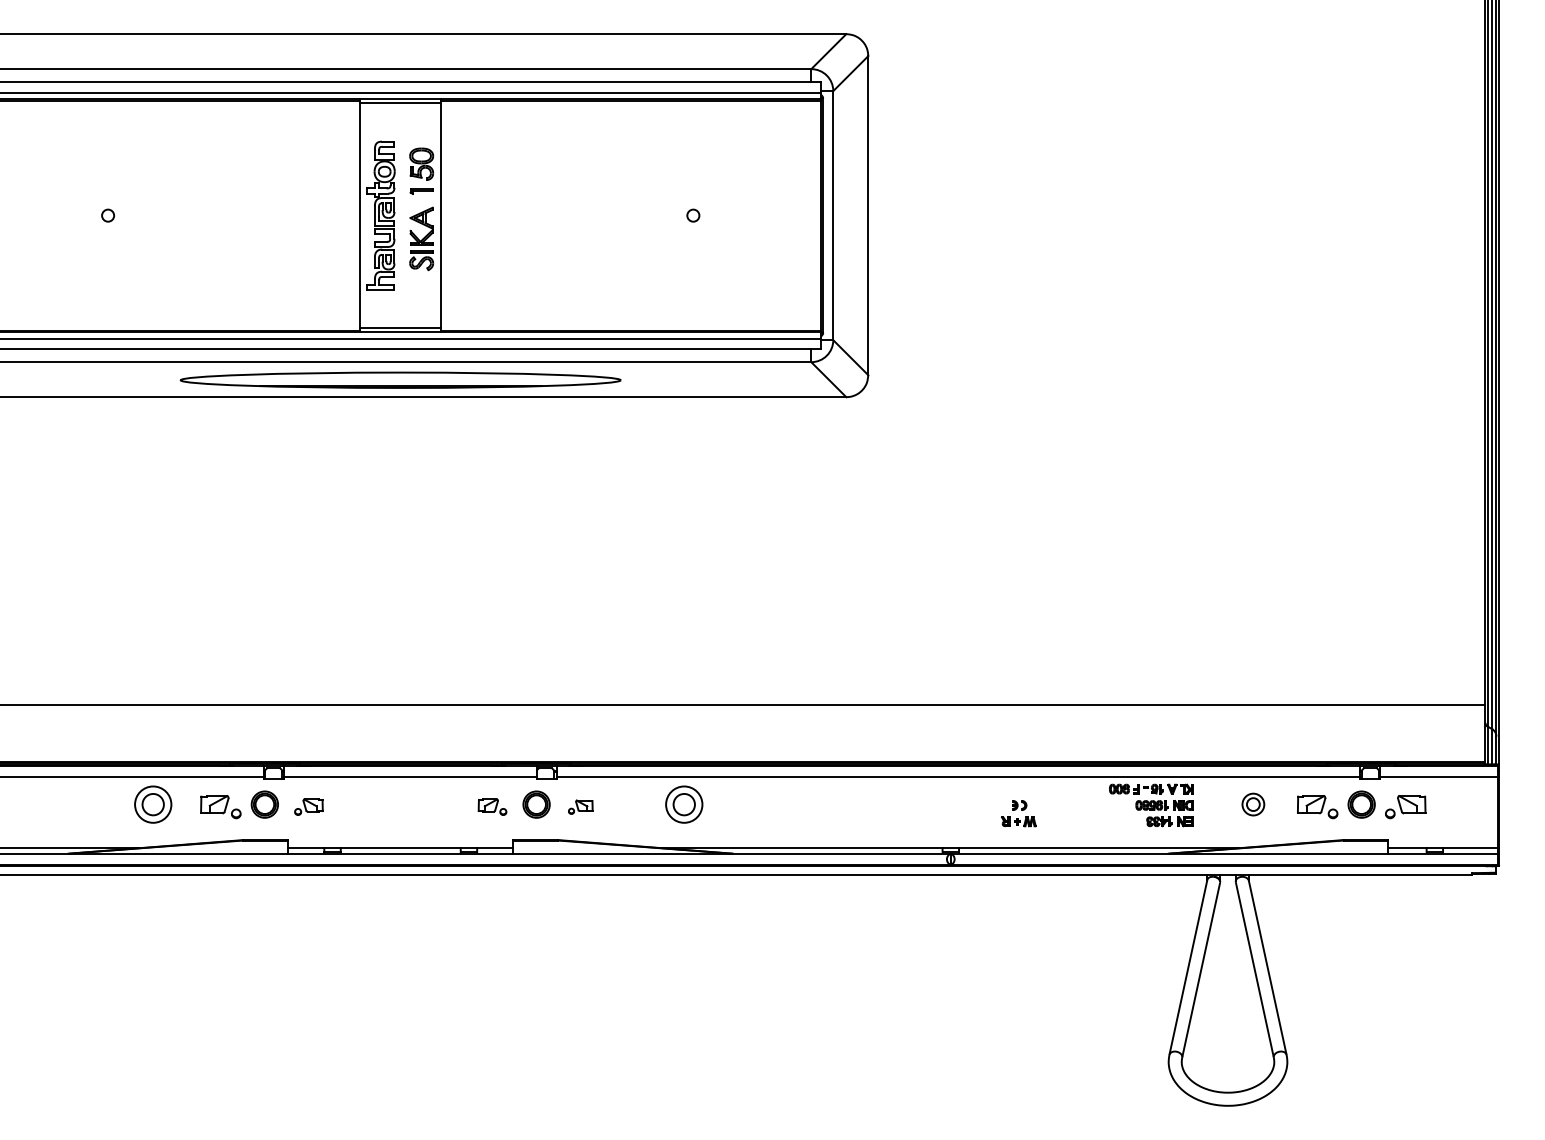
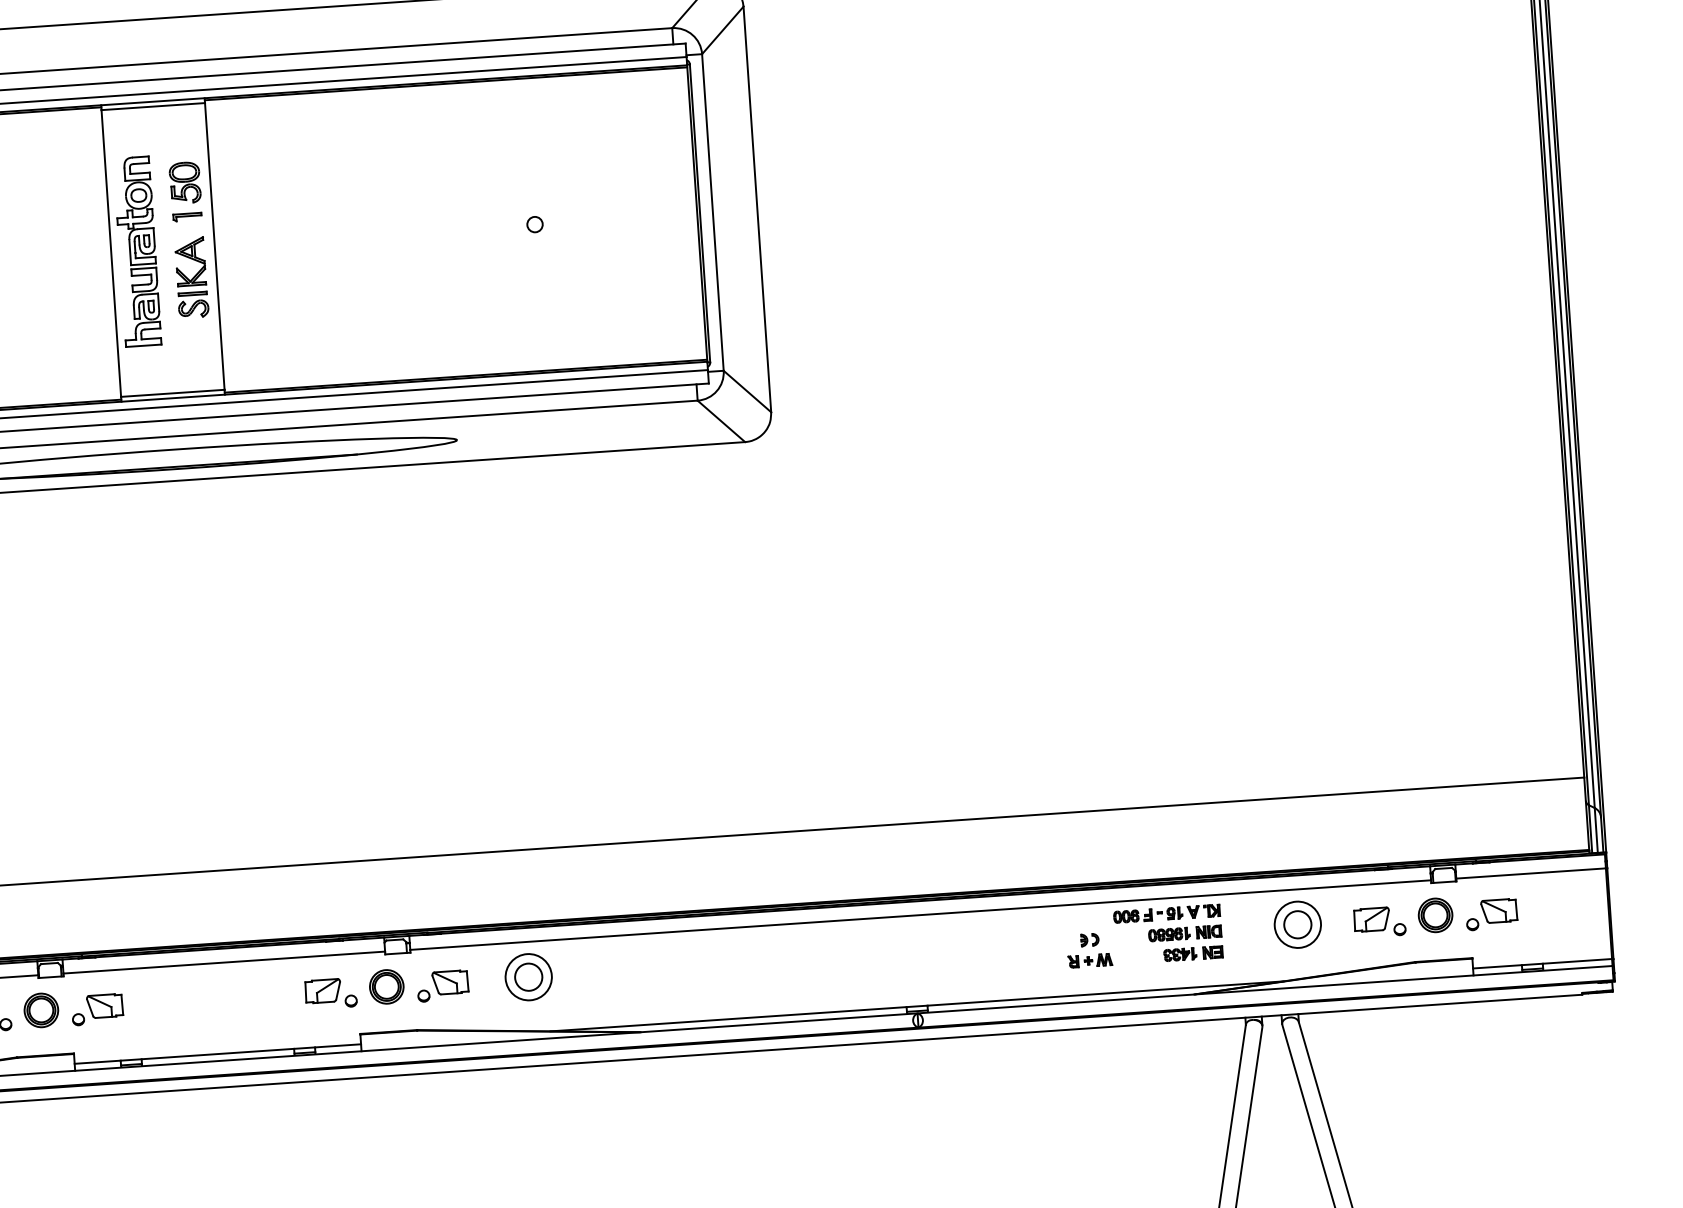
part: (684, 804) -> (529, 977), moved
part: (1253, 804) -> (1298, 924), size x1.67
part: (308, 807) -> (97, 1010), size x1.43
part: (492, 807) -> (330, 994), size x1.43
part: (580, 807) -> (442, 986), size x1.67
part: (1018, 813) -> (1089, 950), moved

